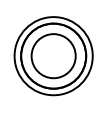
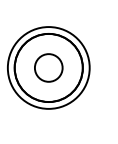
circle: (53, 55) -> (48, 67), size x0.6

